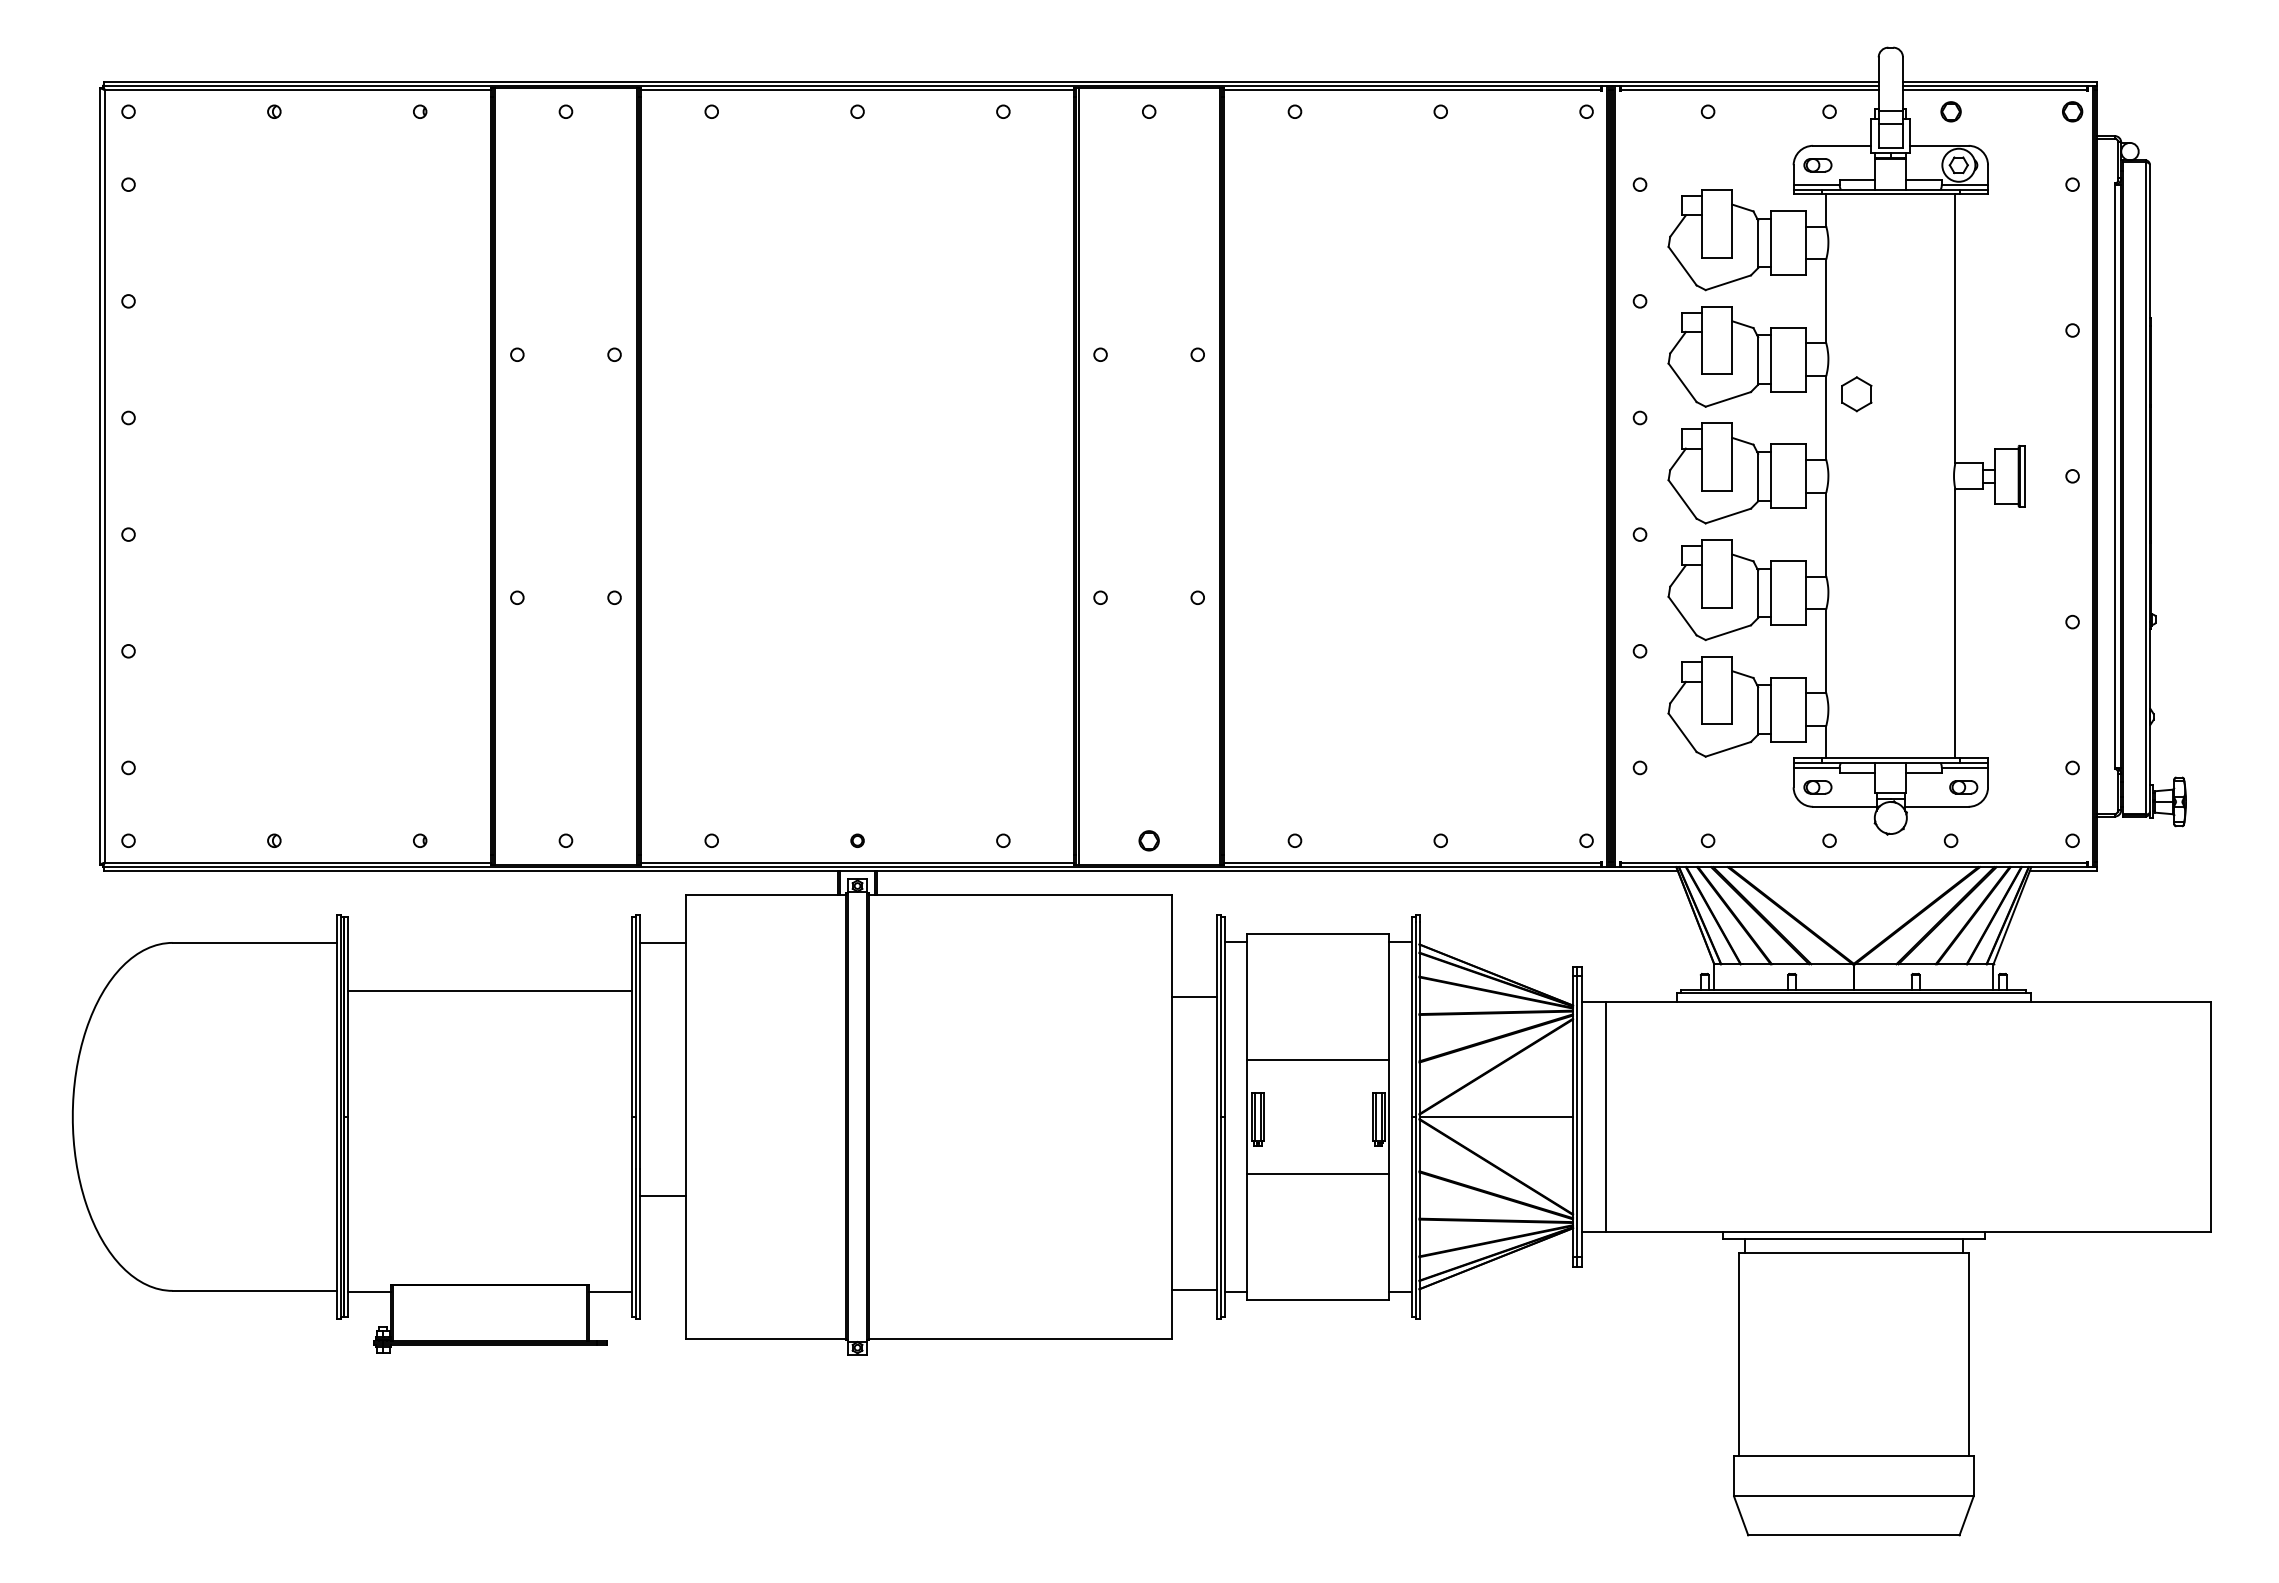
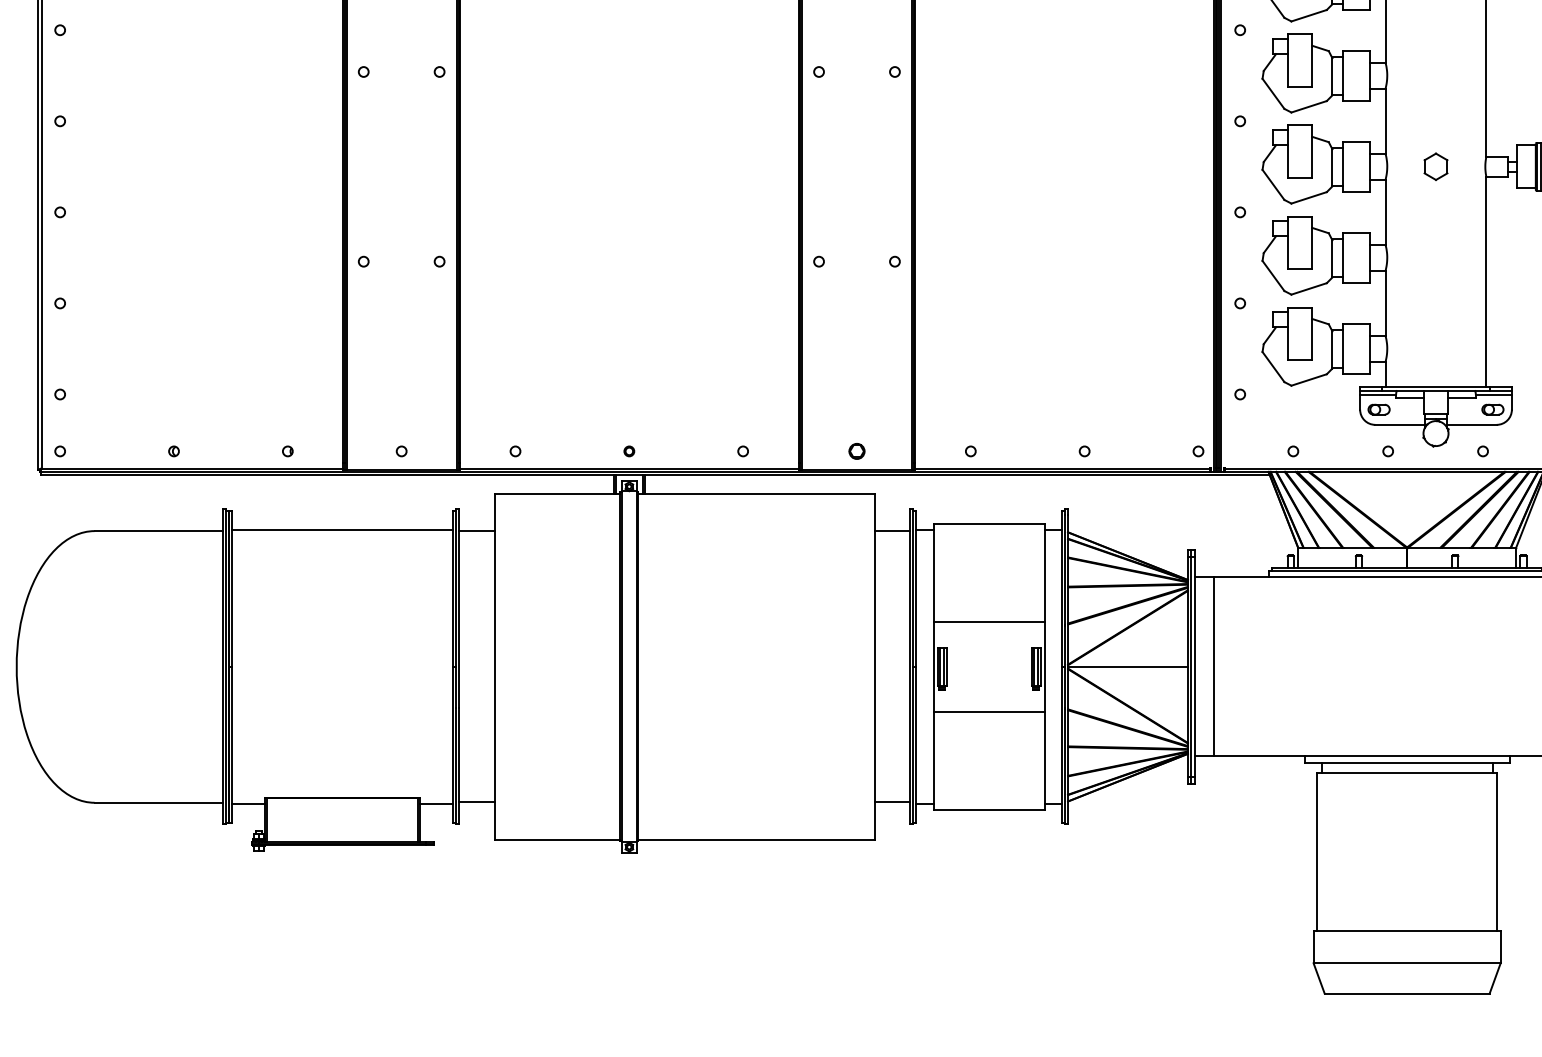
part: (1856, 394) -> (1435, 166), moved
line: (490, 990) -> (342, 530), moved
line: (1194, 997) -> (892, 531), moved
line: (662, 1196) -> (477, 802), moved

